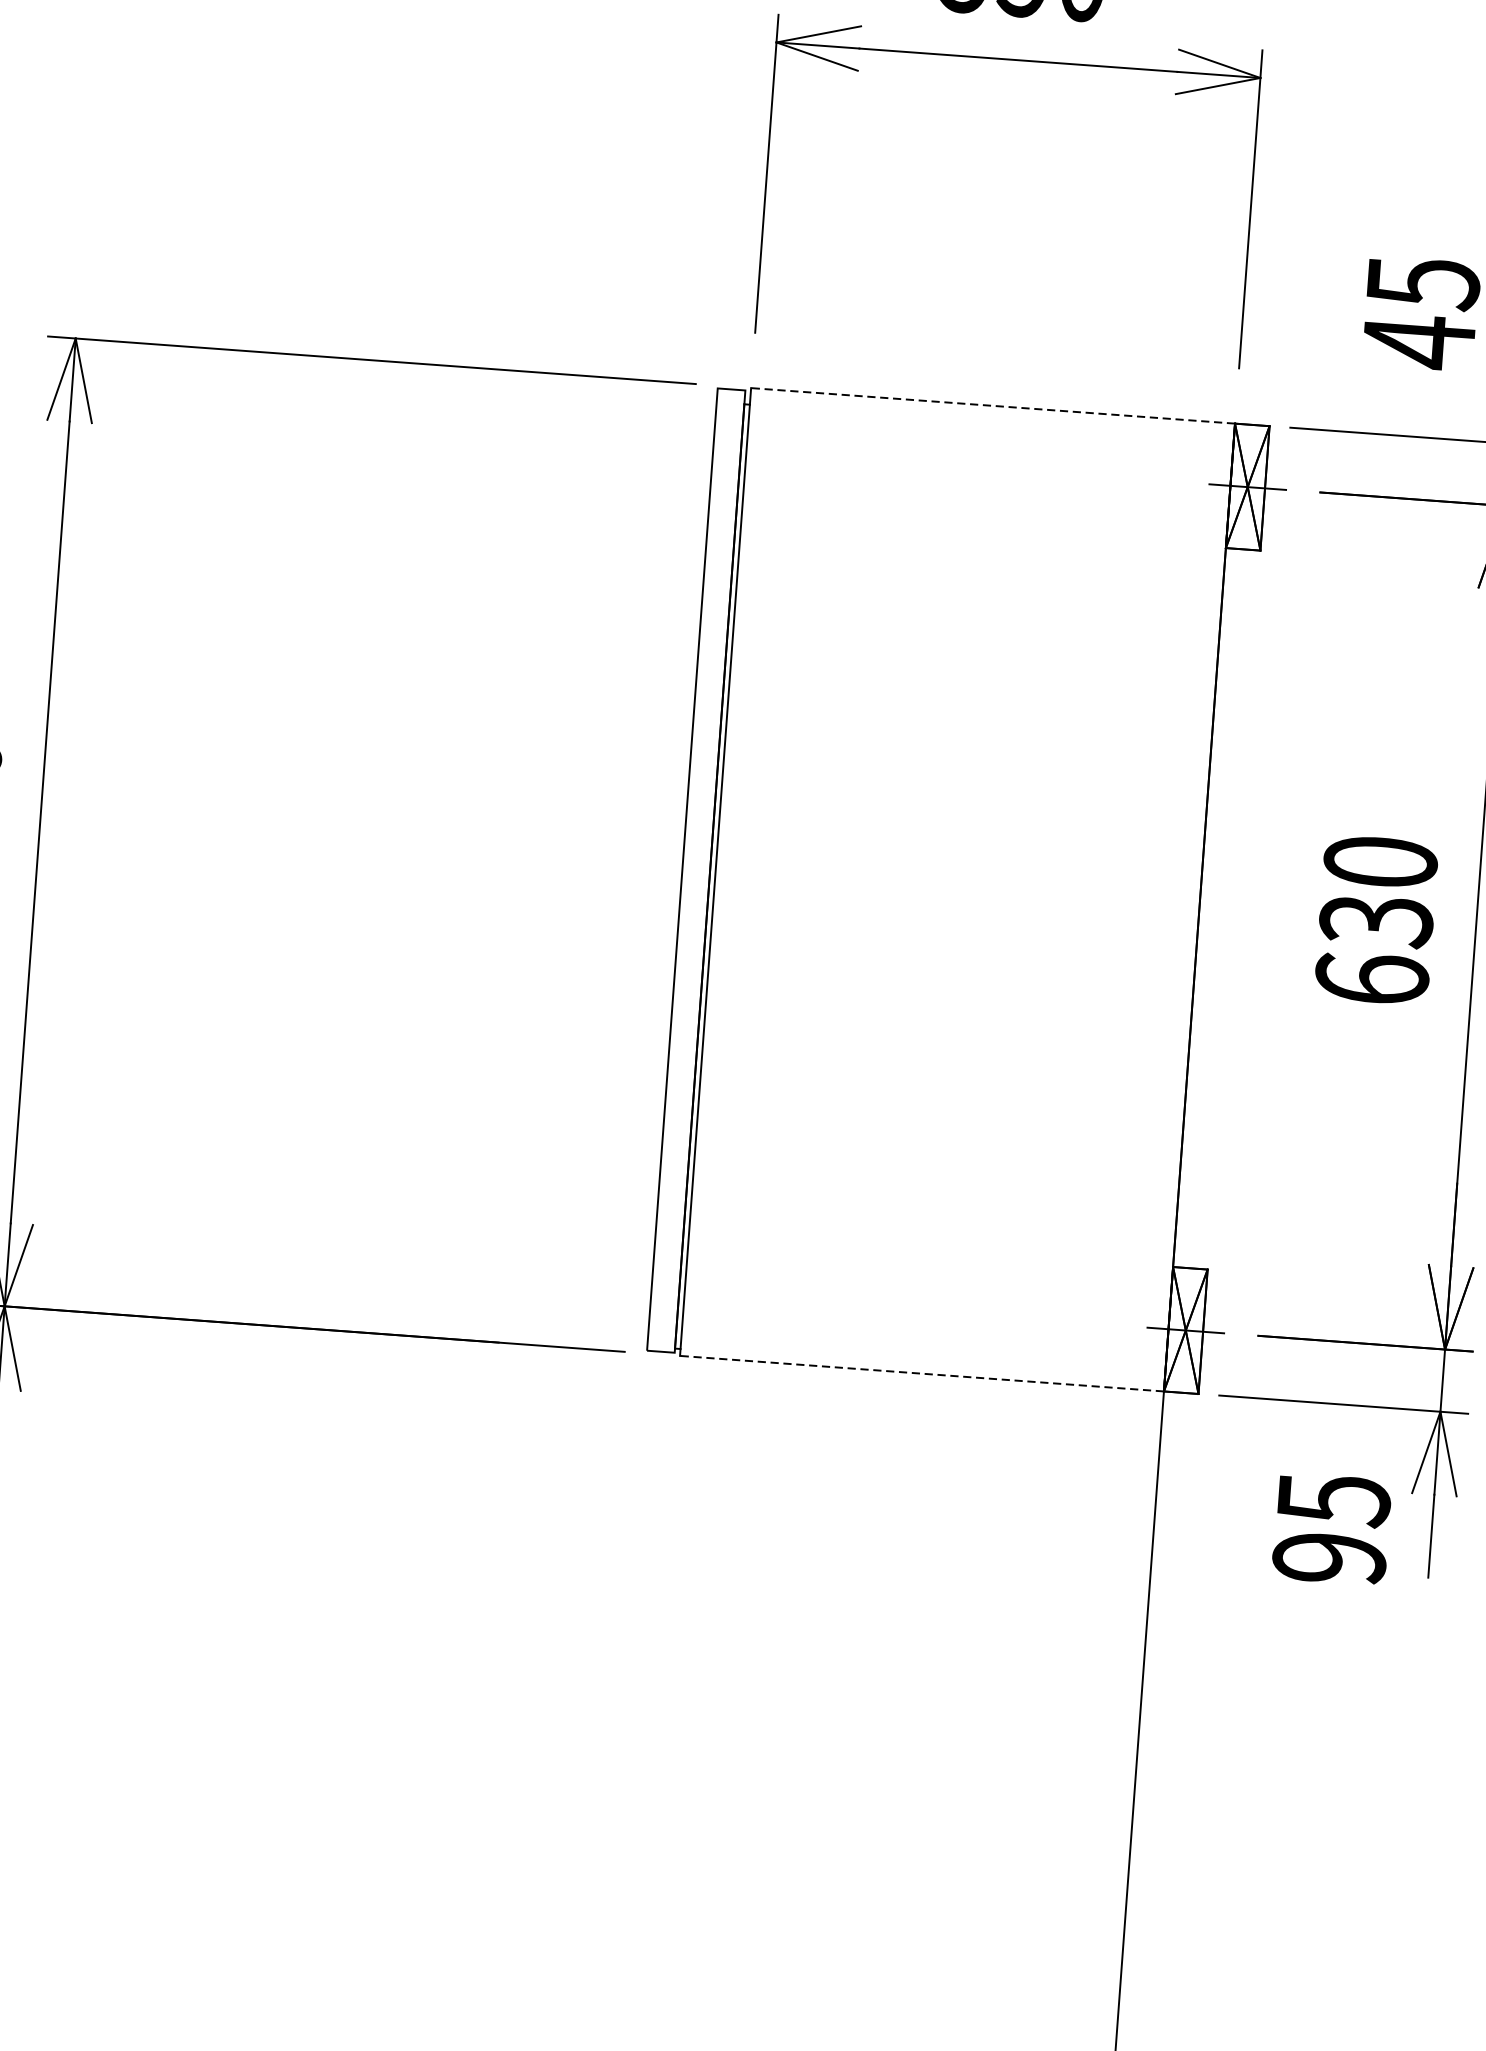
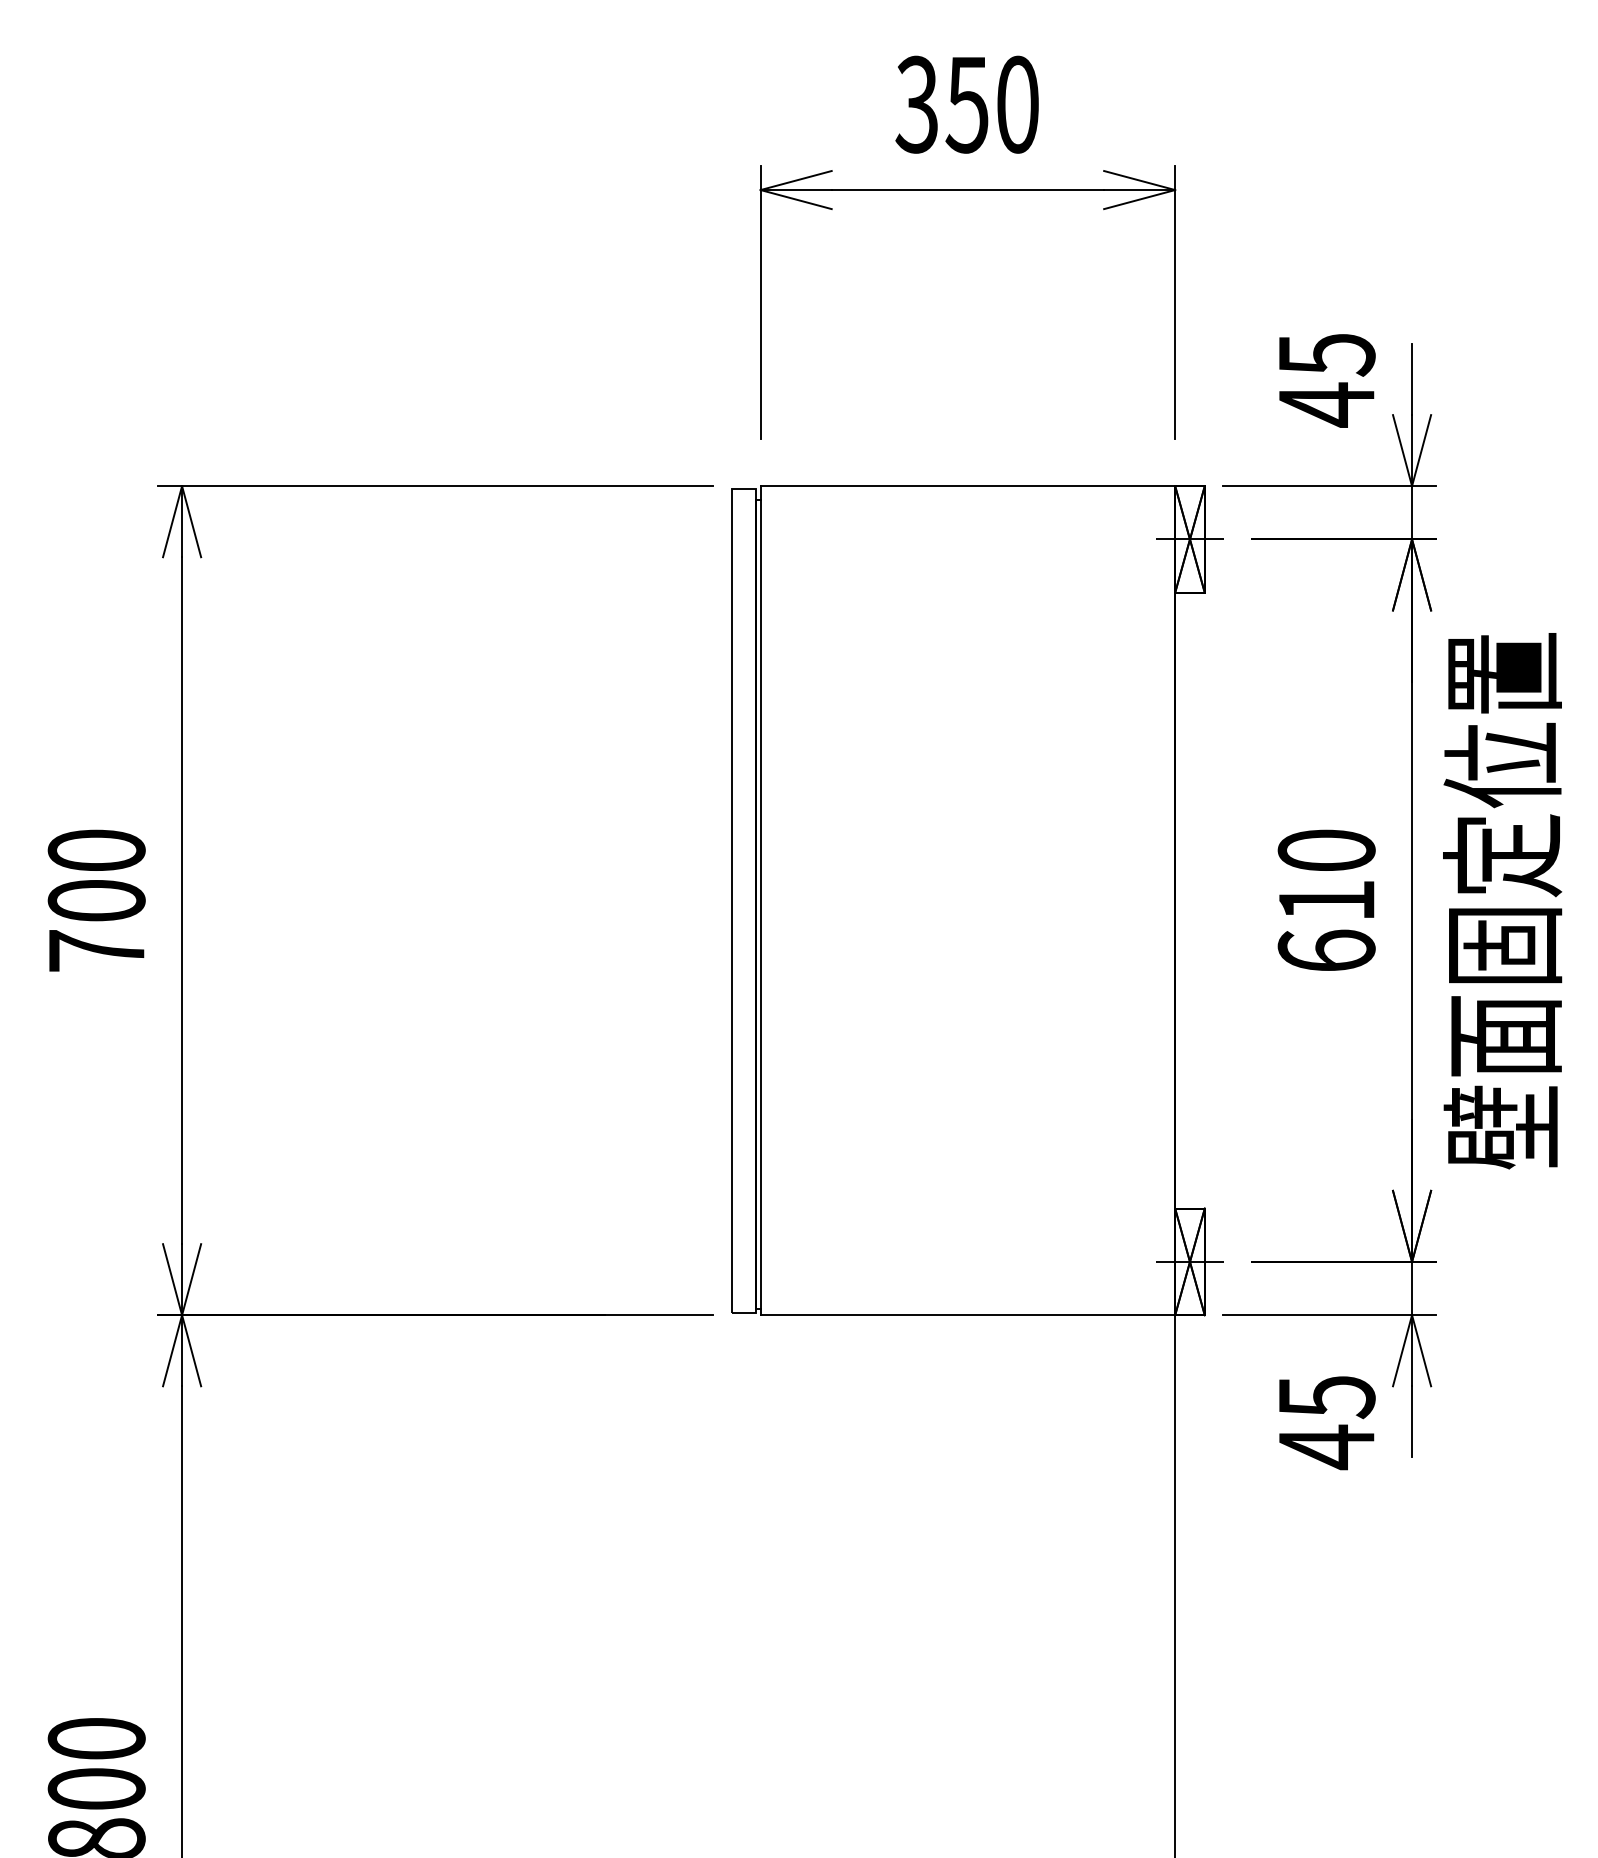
line: (992, 406) -> (967, 486), dashed -> solid
text: (1376, 921) -> (1326, 901), 630 -> 610
line: (921, 1373) -> (967, 1315), dashed -> solid
text: (1329, 1558) -> (1326, 1447), 95 -> 45

